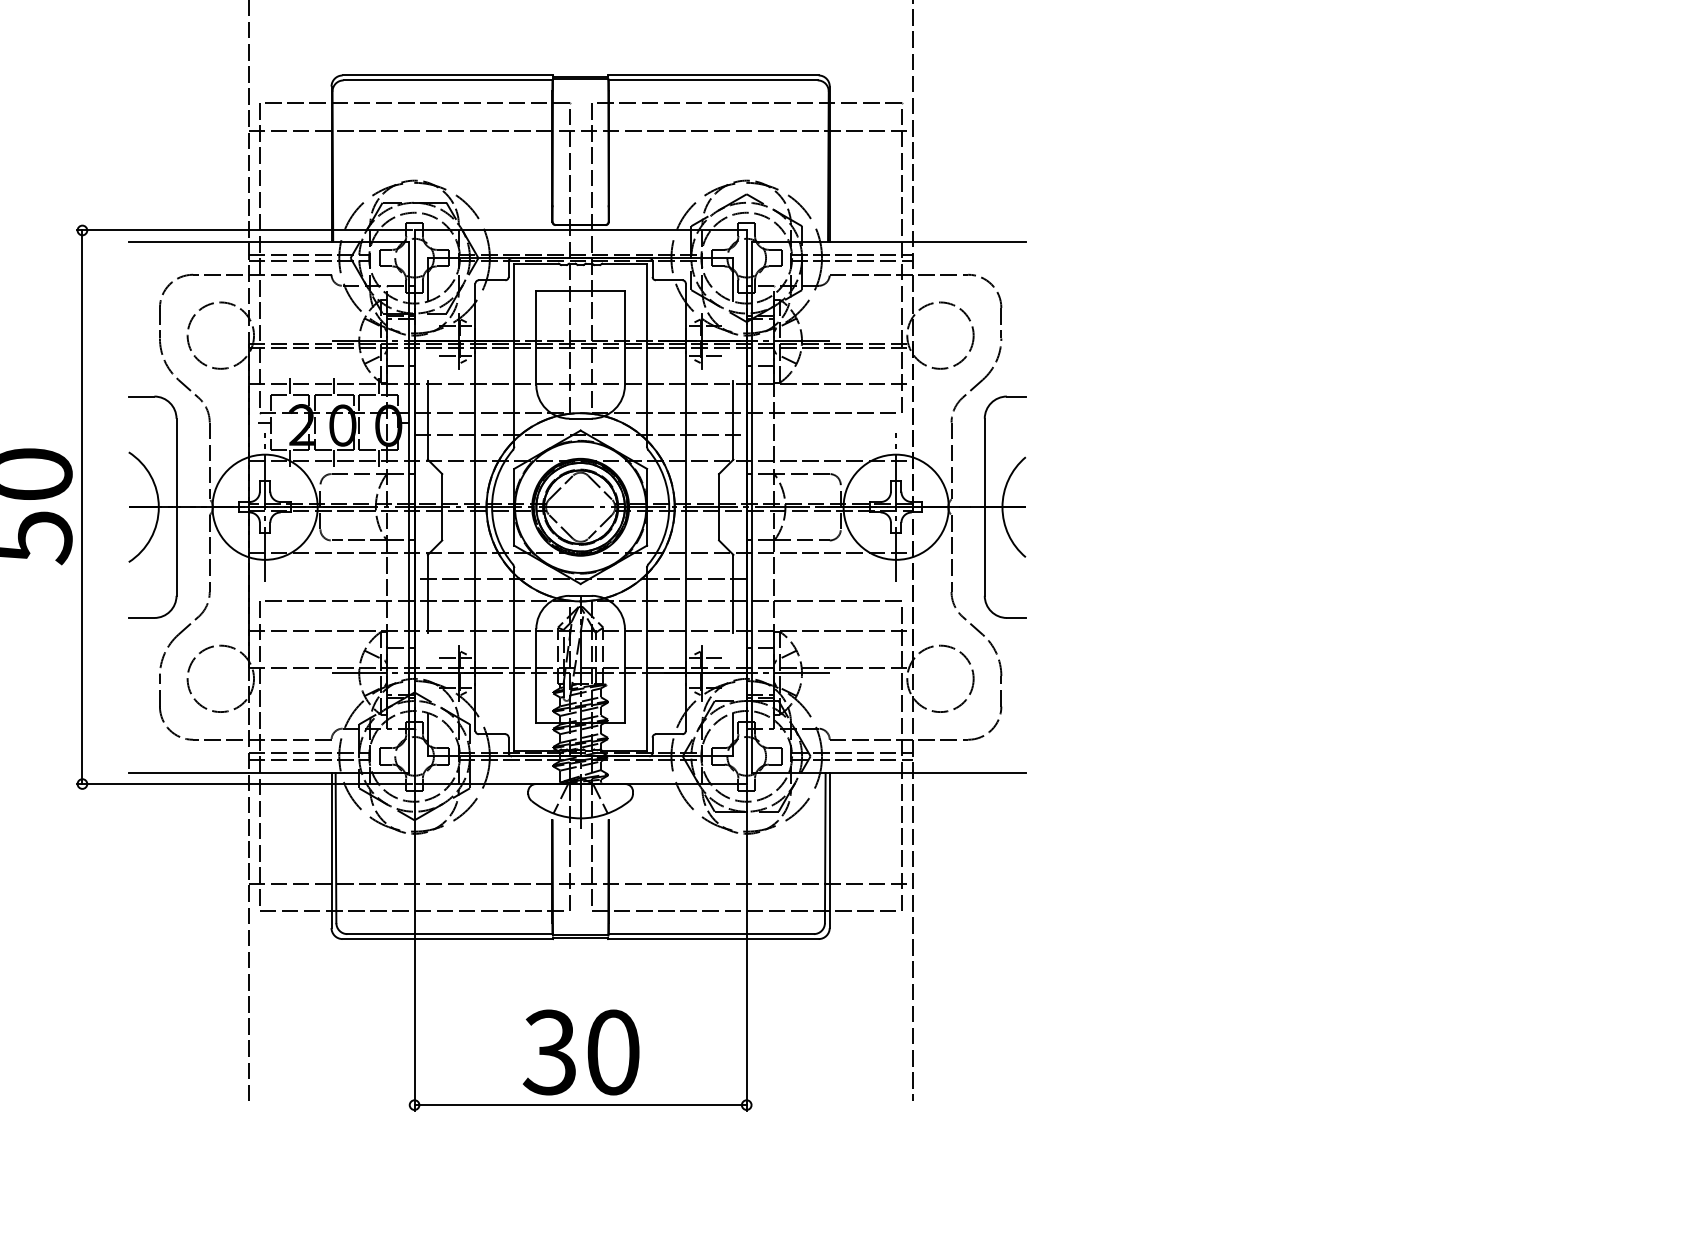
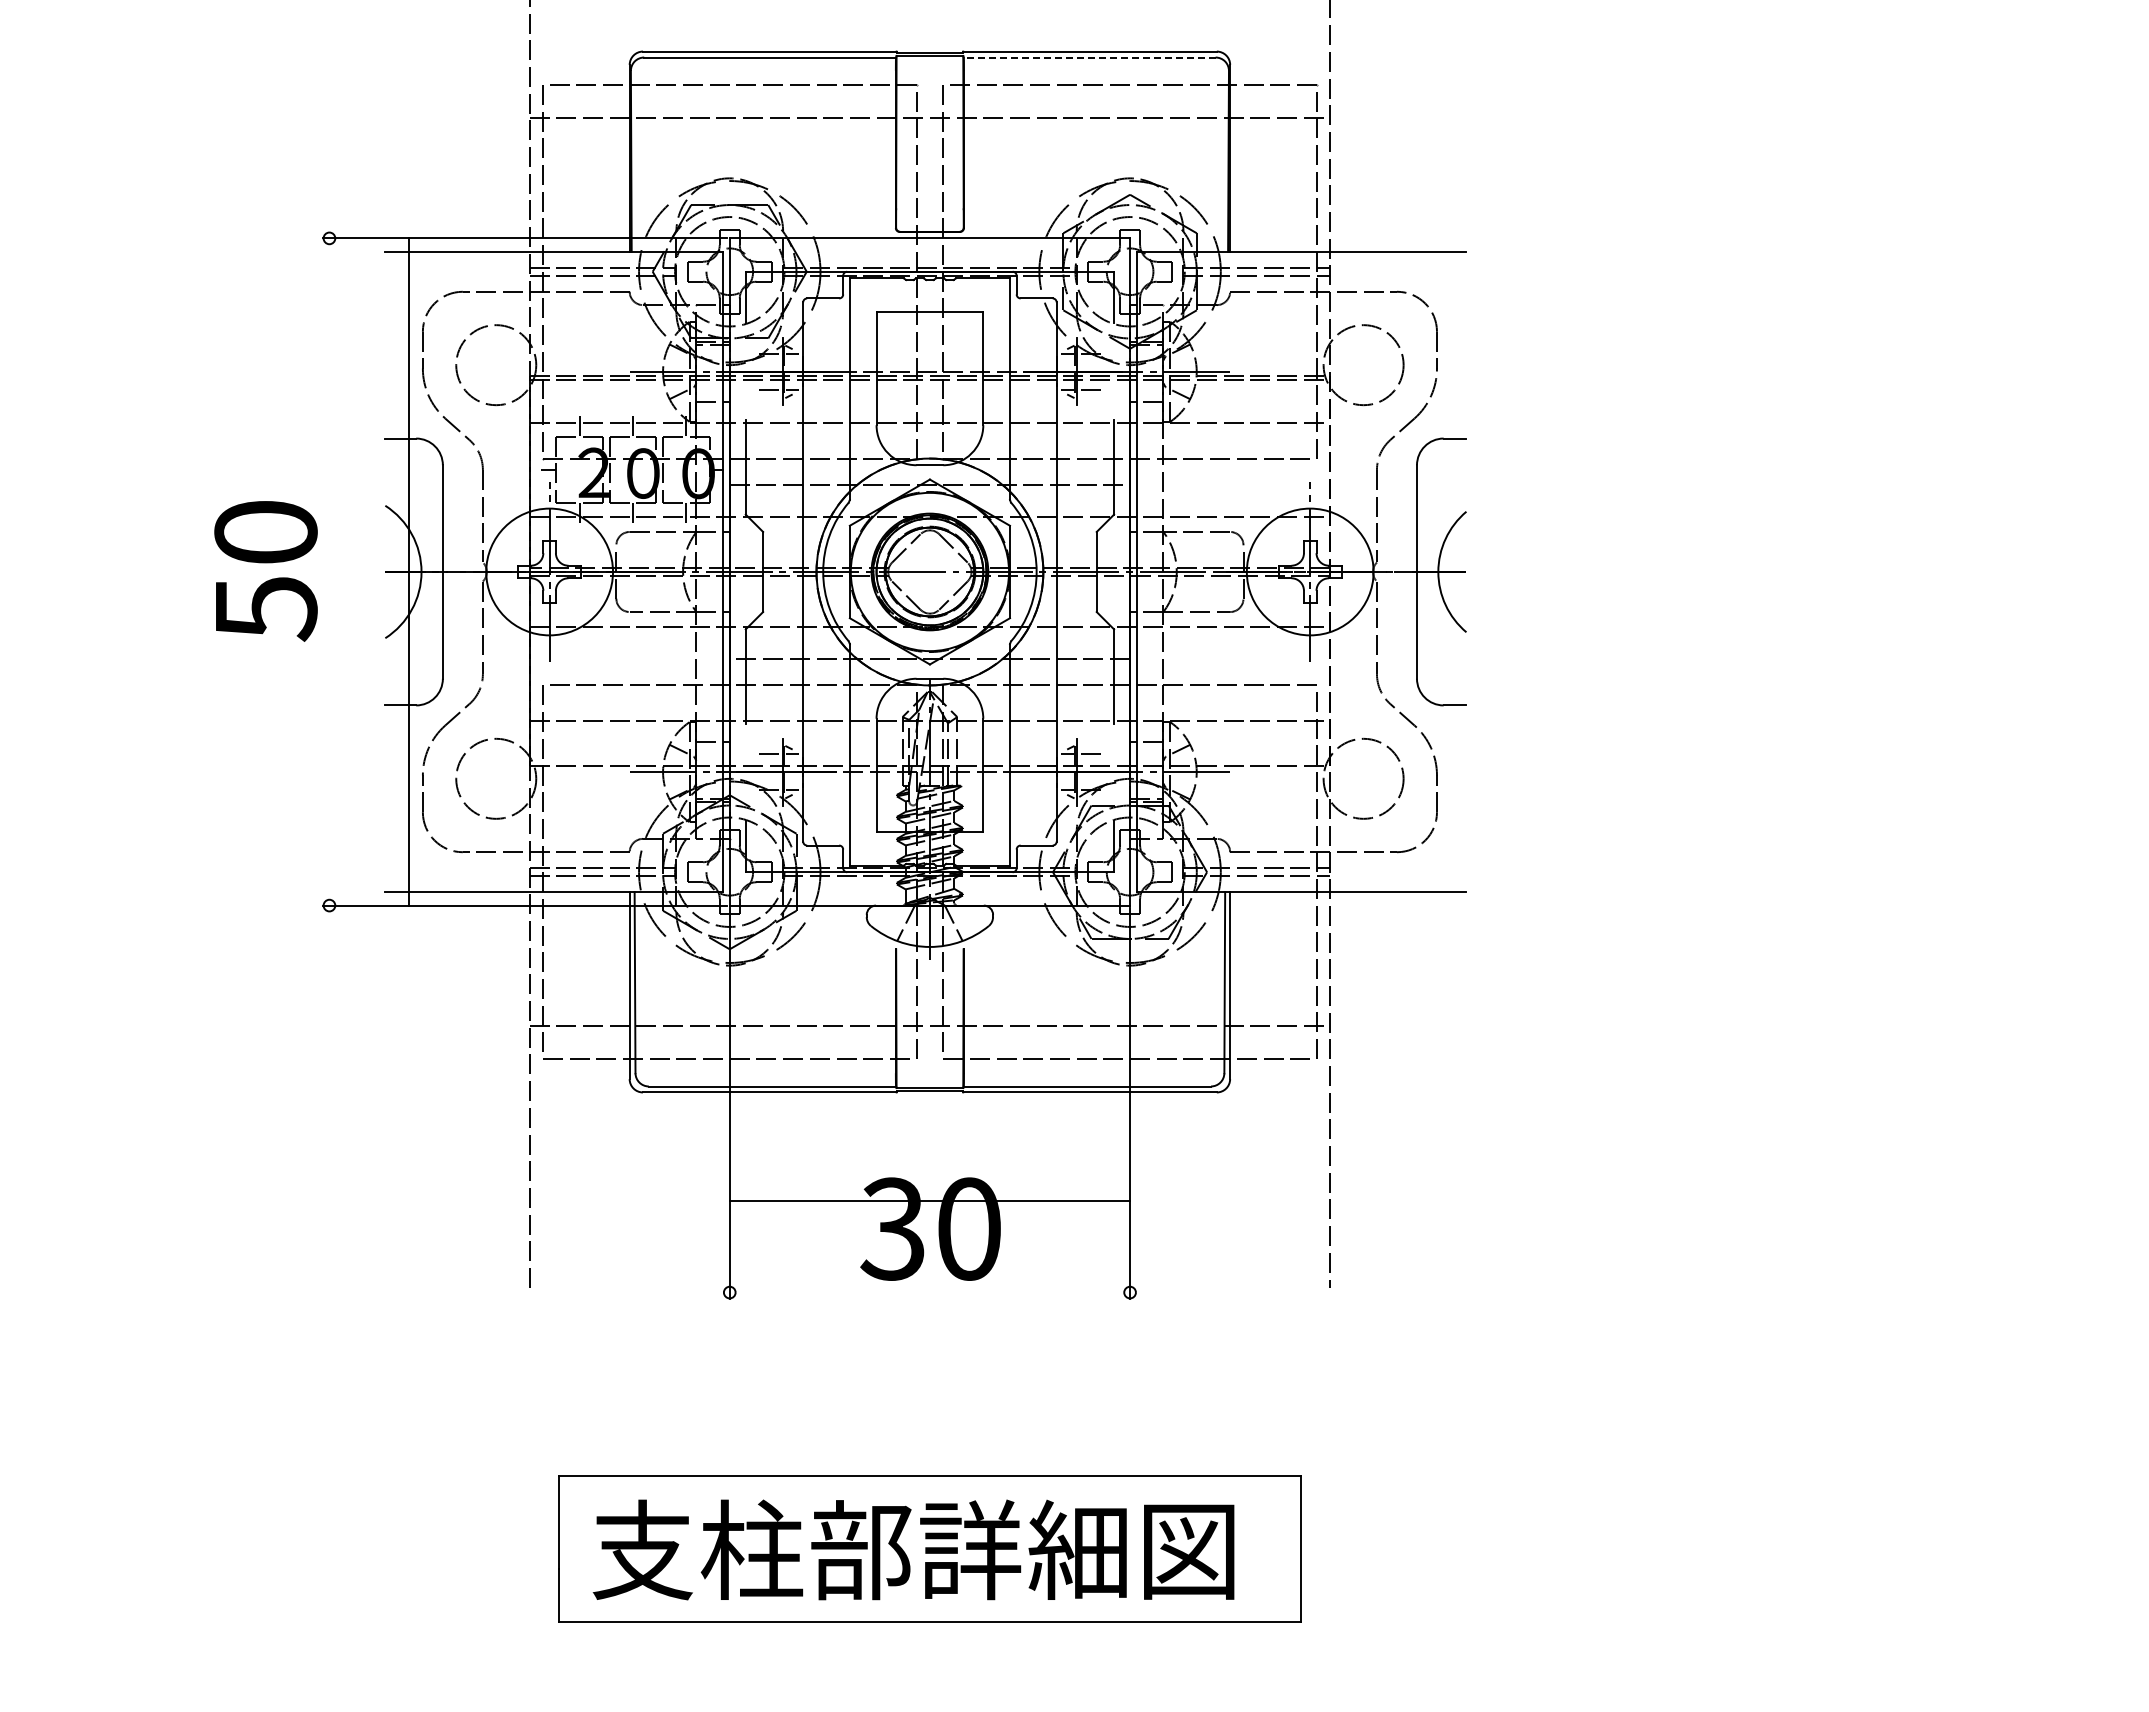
line: (713, 80) -> (1089, 57), solid -> dashed
line: (82, 506) -> (409, 571), moved
line: (580, 1105) -> (929, 1200), moved

